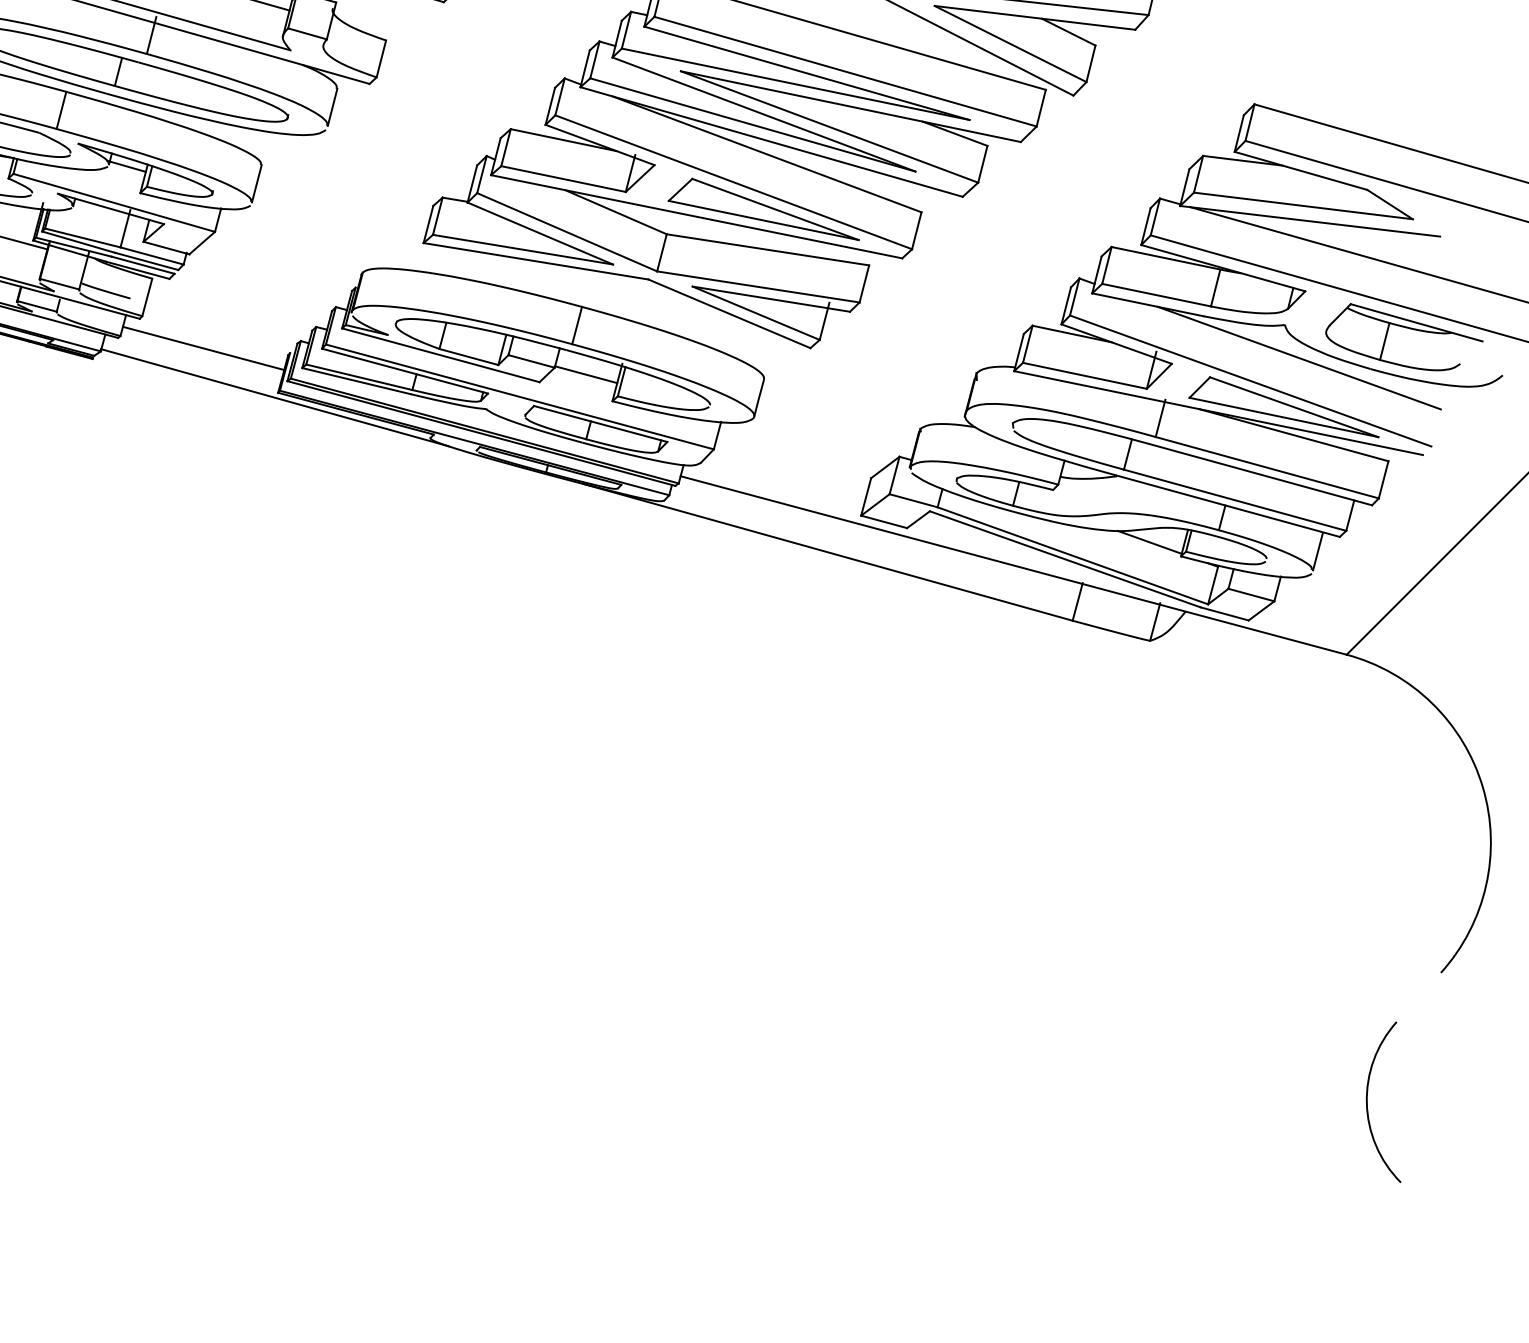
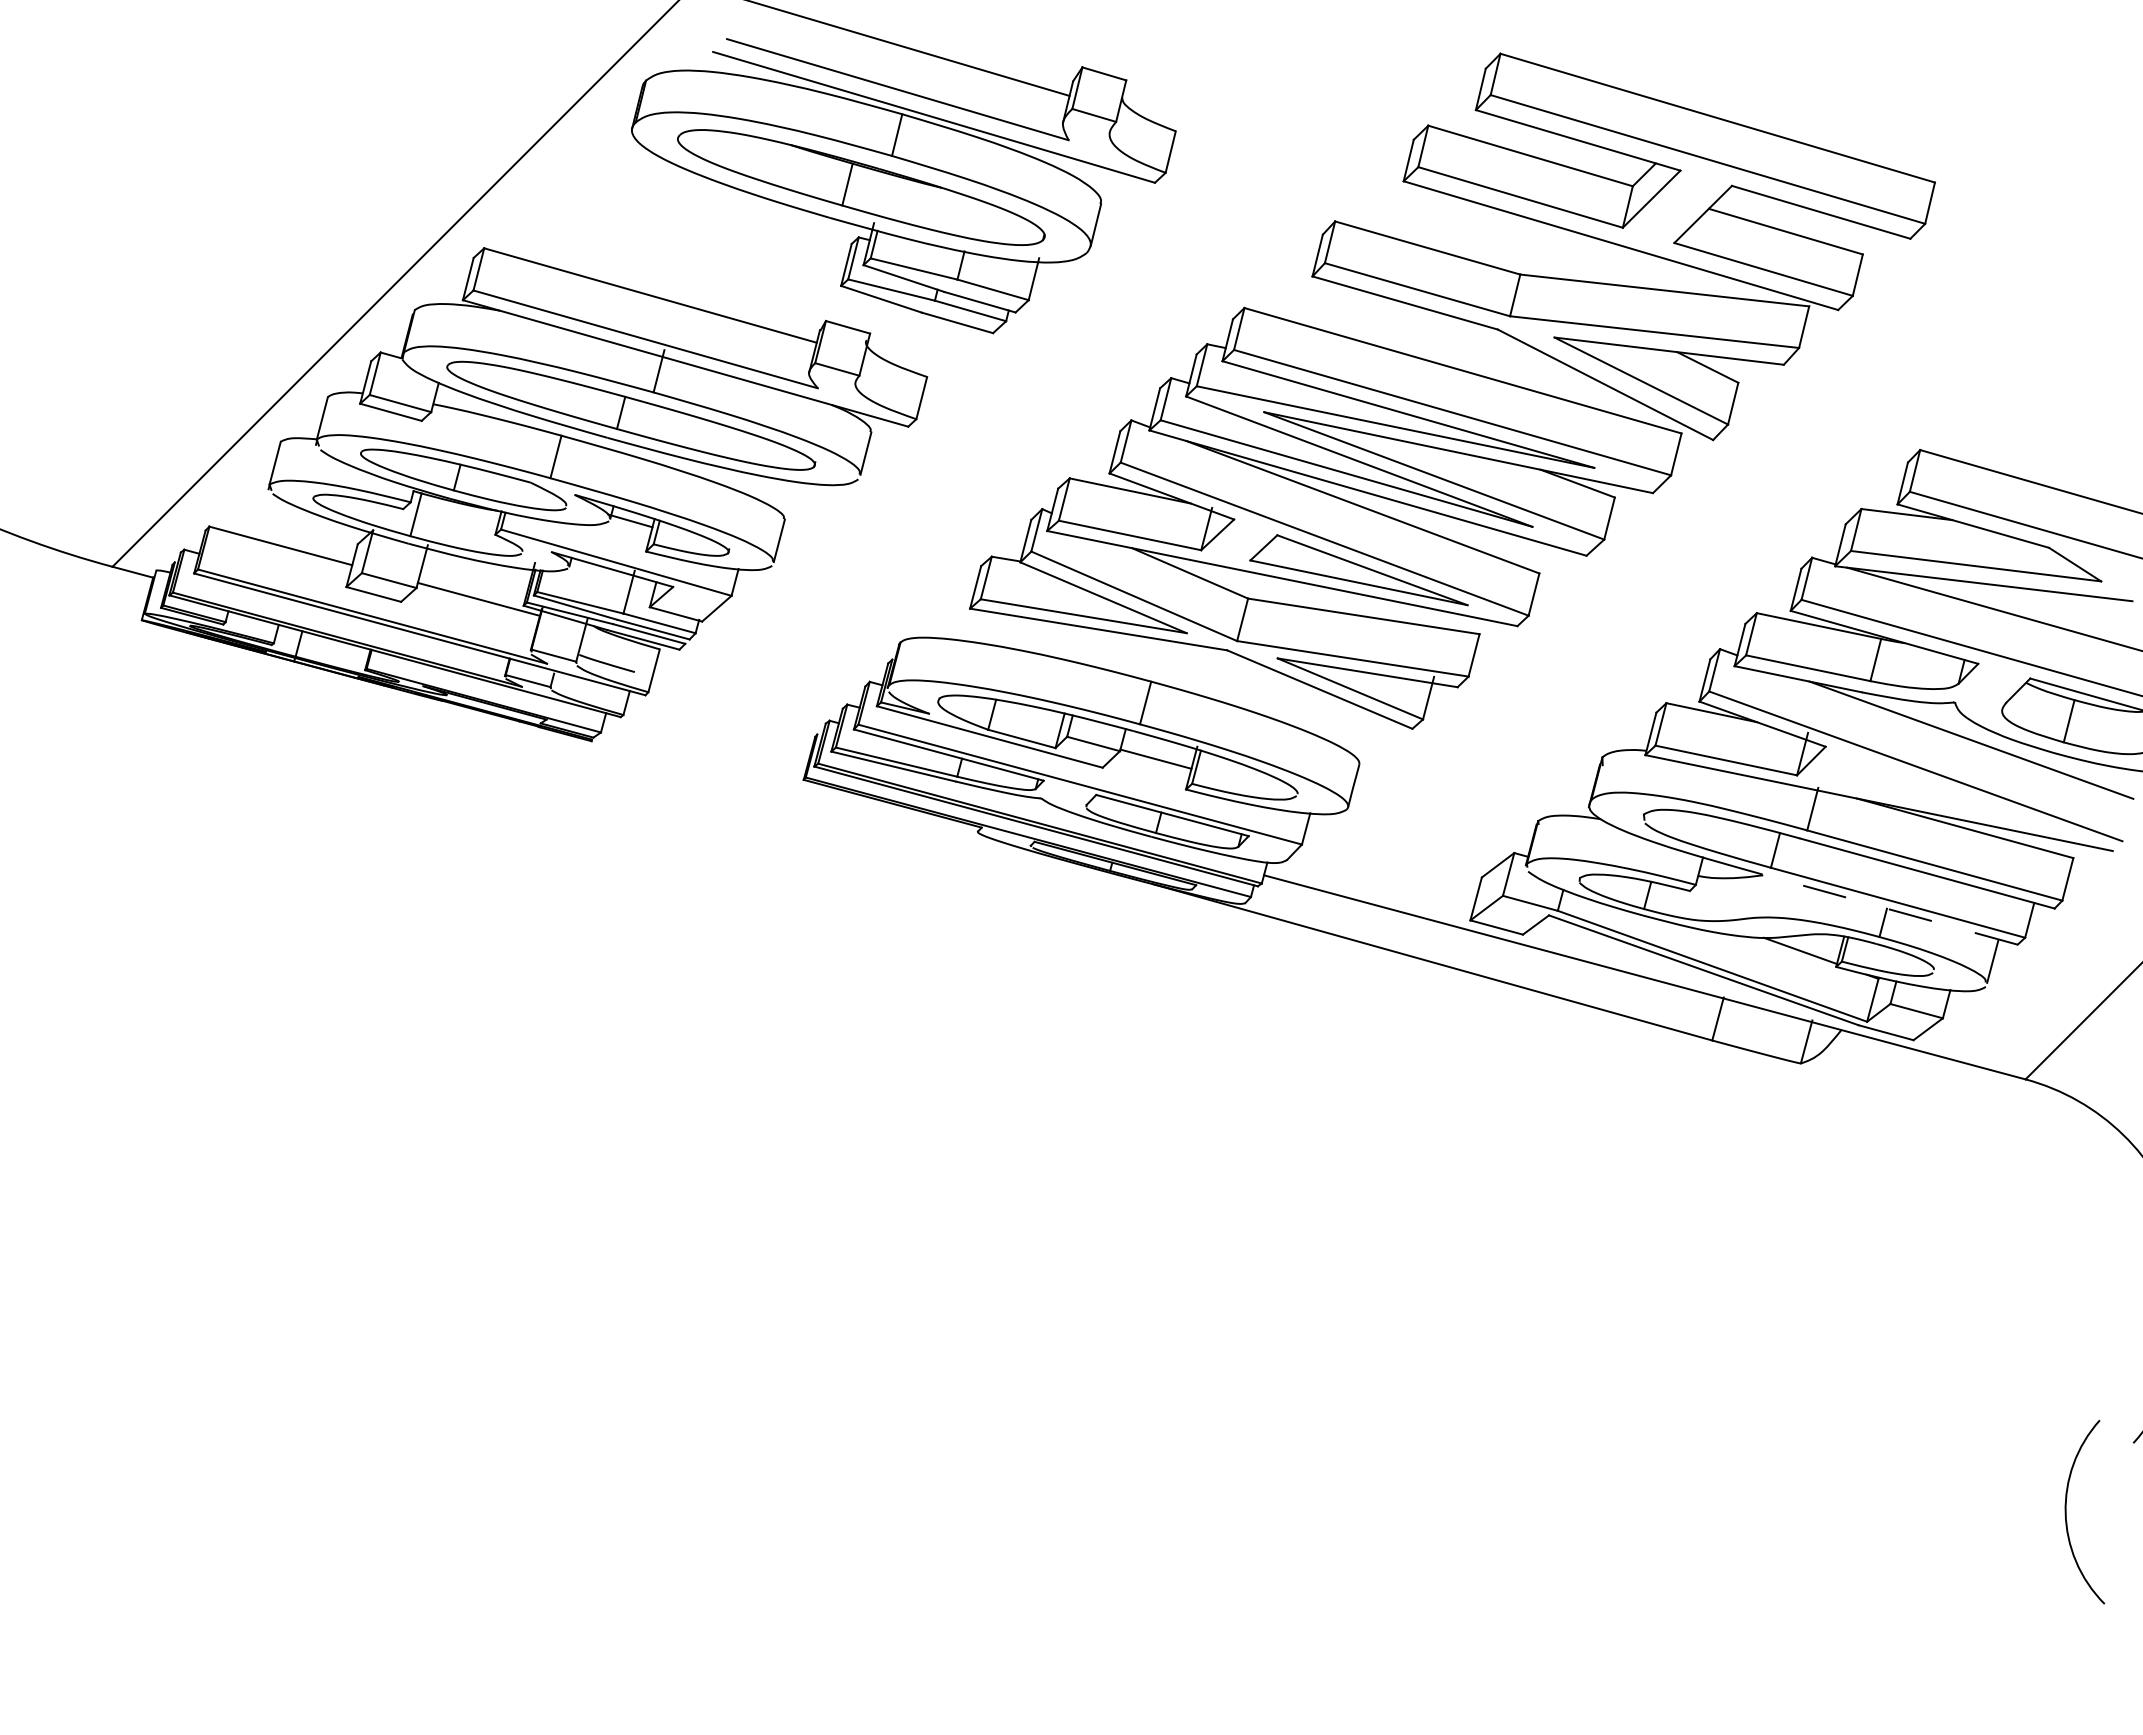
line: (203, 347) -> (718, 728), removed
line: (274, 397) -> (799, 785), removed
part: (1283, 407) -> (1953, 796), removed
line: (1227, 506) -> (1889, 909), solid -> dashed
arc: (1367, 1102) -> (2066, 1512), moved

